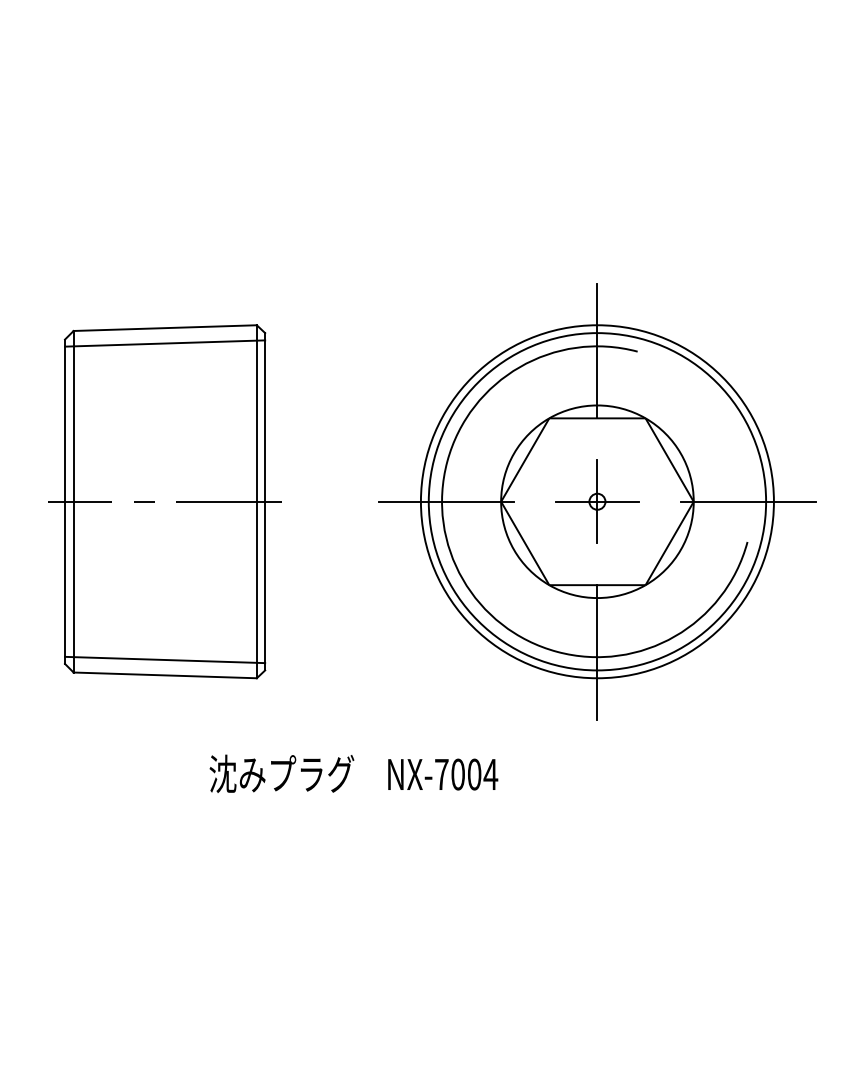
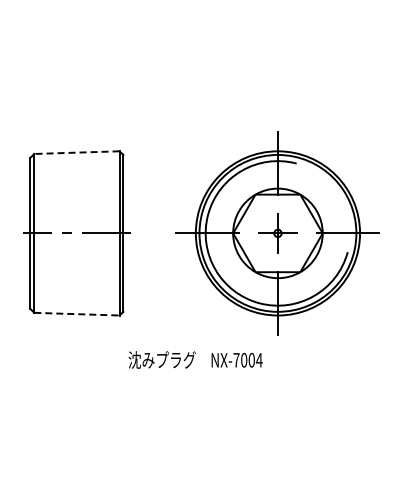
line: (164, 327) -> (76, 152), solid -> dashed
line: (164, 342) -> (76, 159), removed
line: (164, 658) -> (76, 306), removed
line: (164, 676) -> (76, 314), solid -> dashed
text: (353, 772) -> (195, 359), moved

